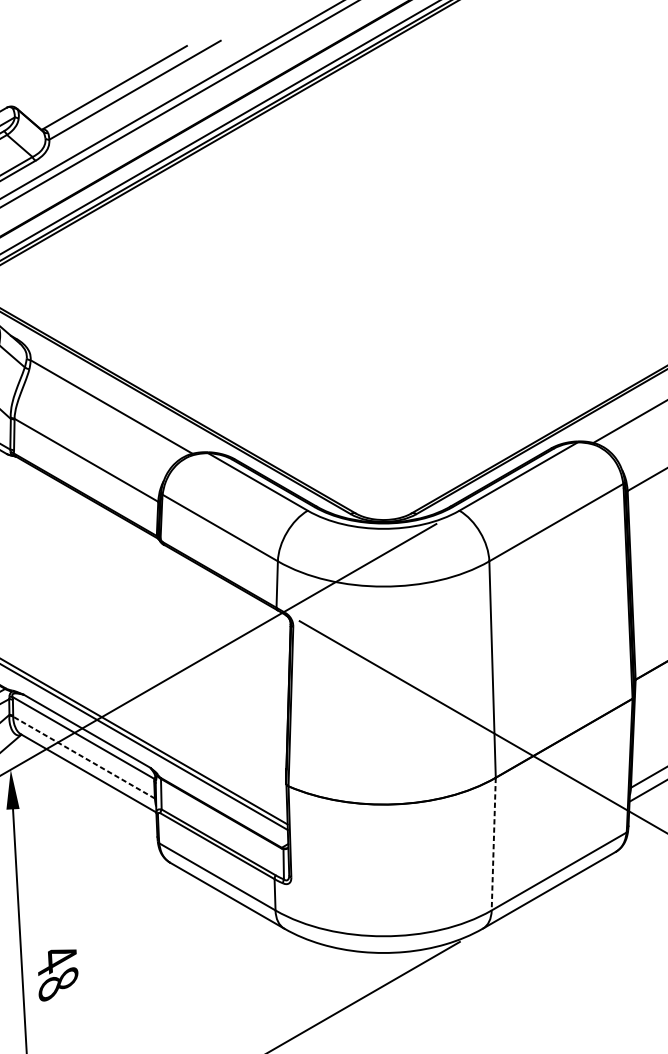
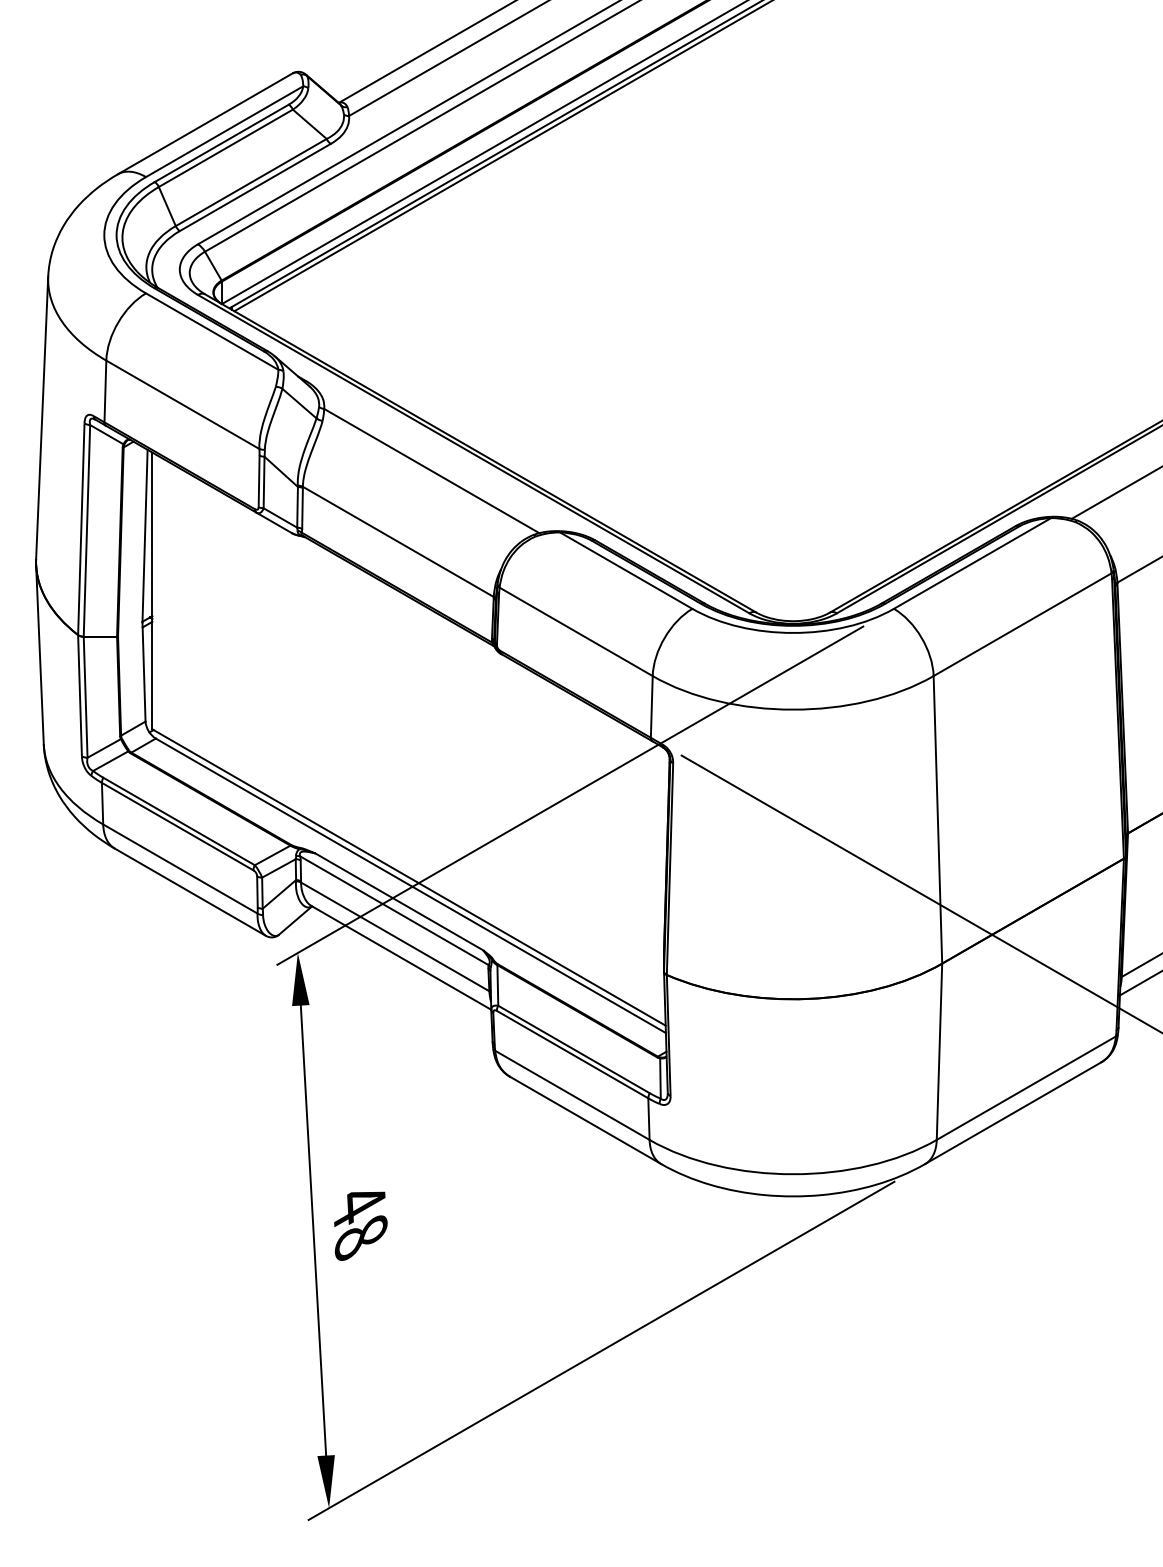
line: (84, 757) -> (395, 936), dashed -> solid
line: (493, 844) -> (939, 1052), dashed -> solid

